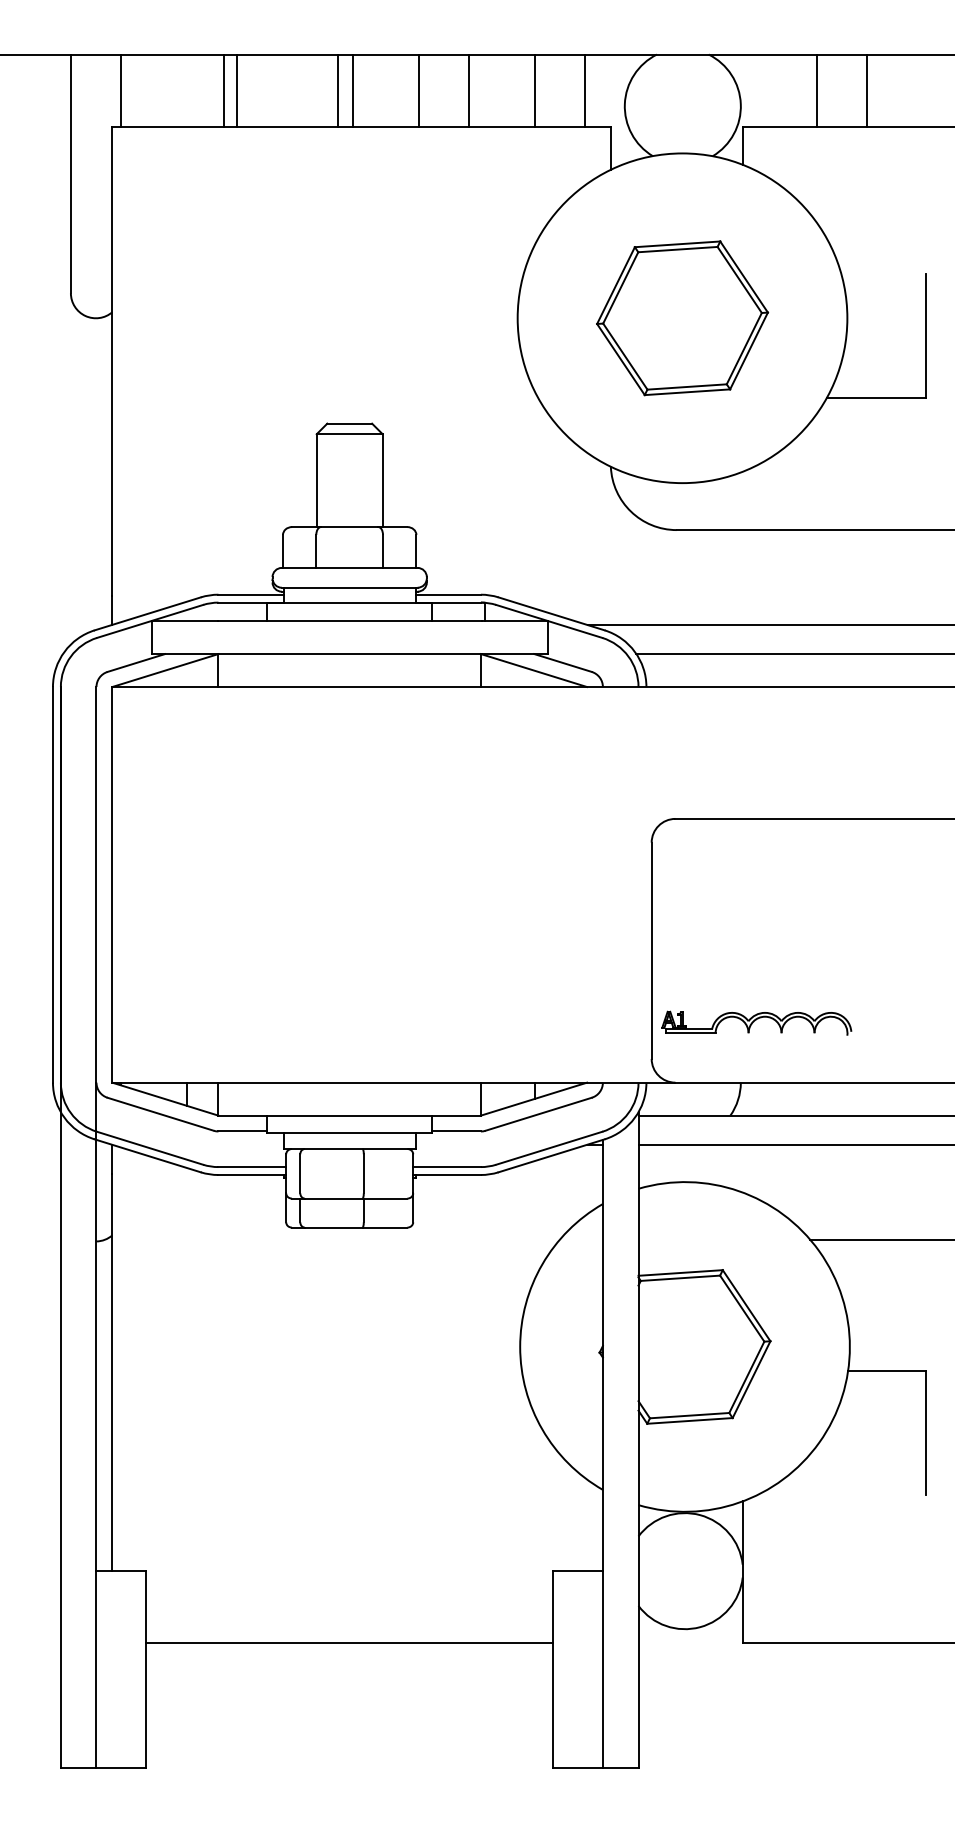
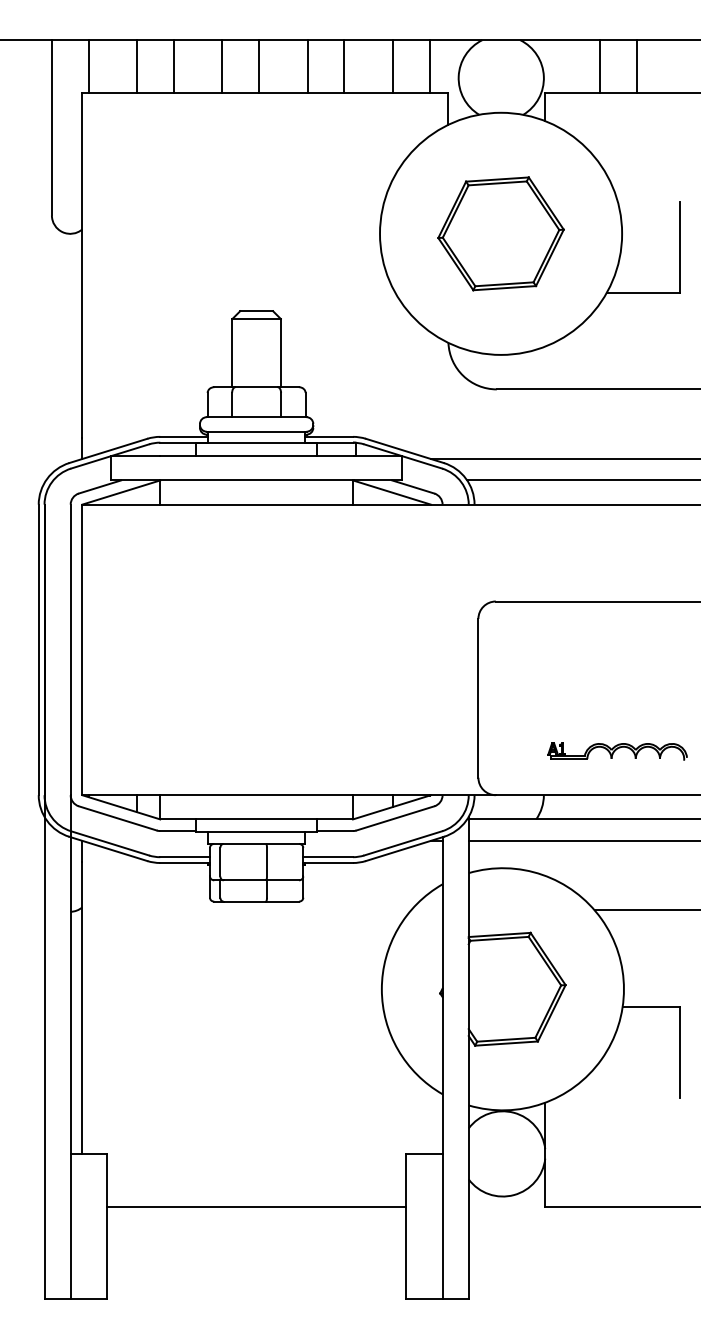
line: (224, 90) -> (137, 66), moved
line: (338, 90) -> (222, 66), moved
part: (756, 1023) -> (617, 751), moved

